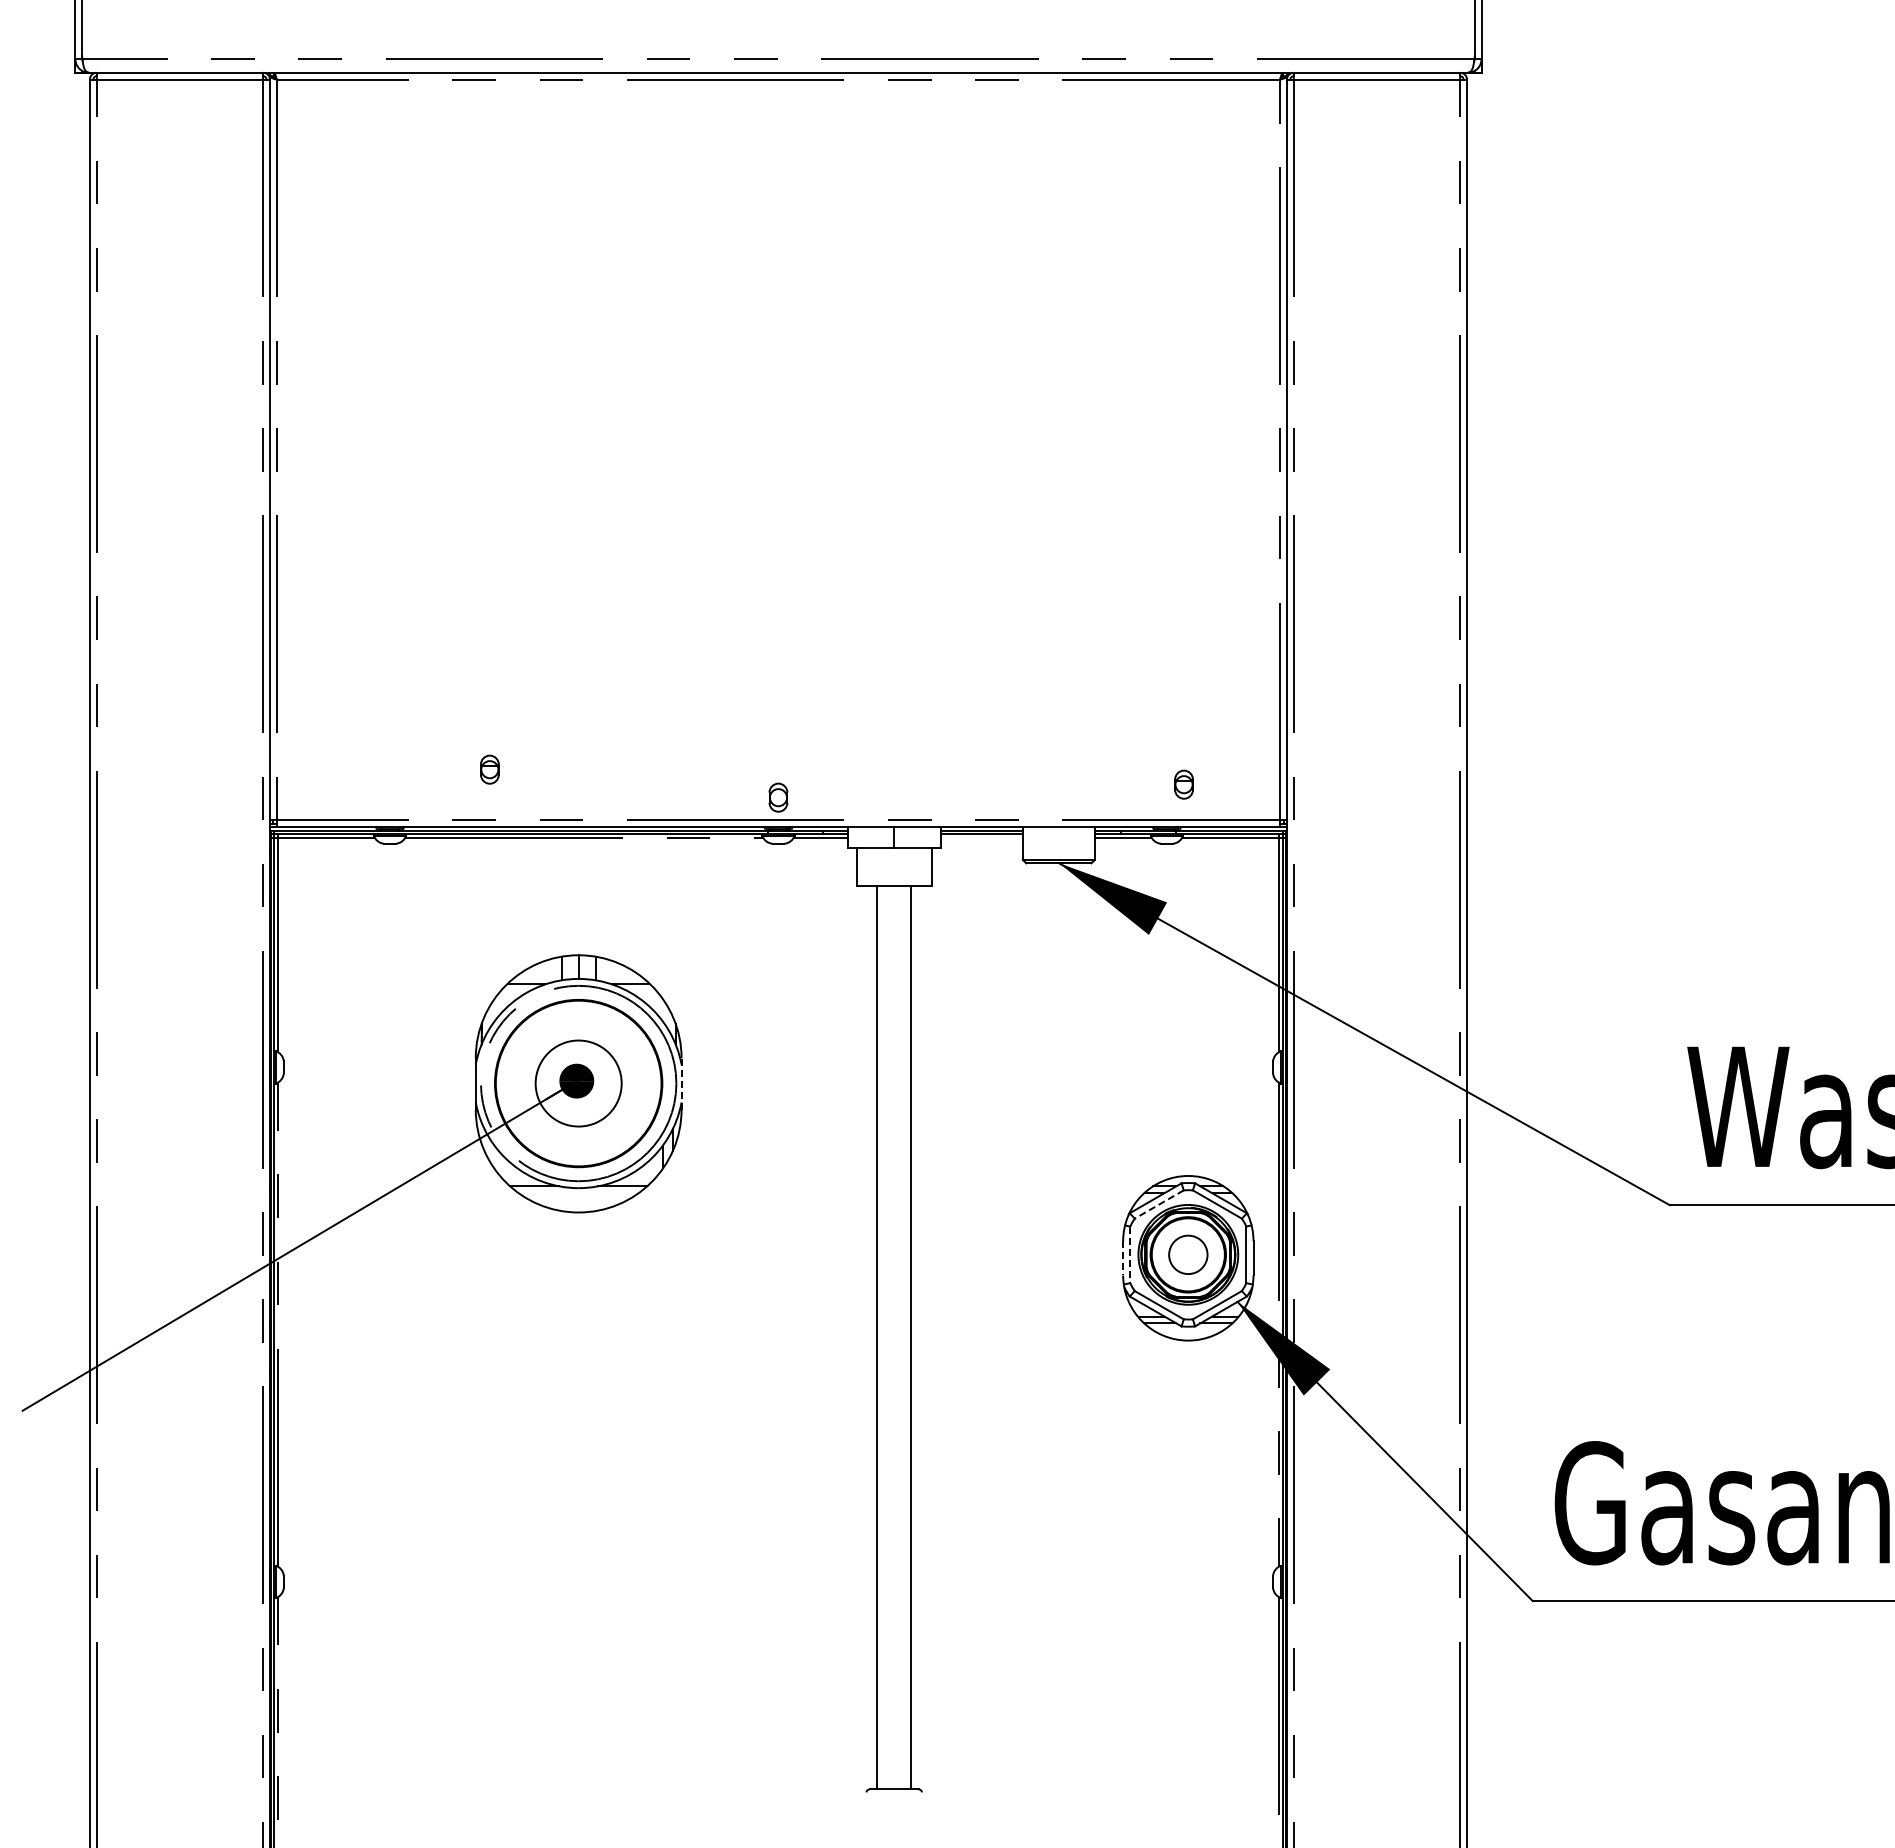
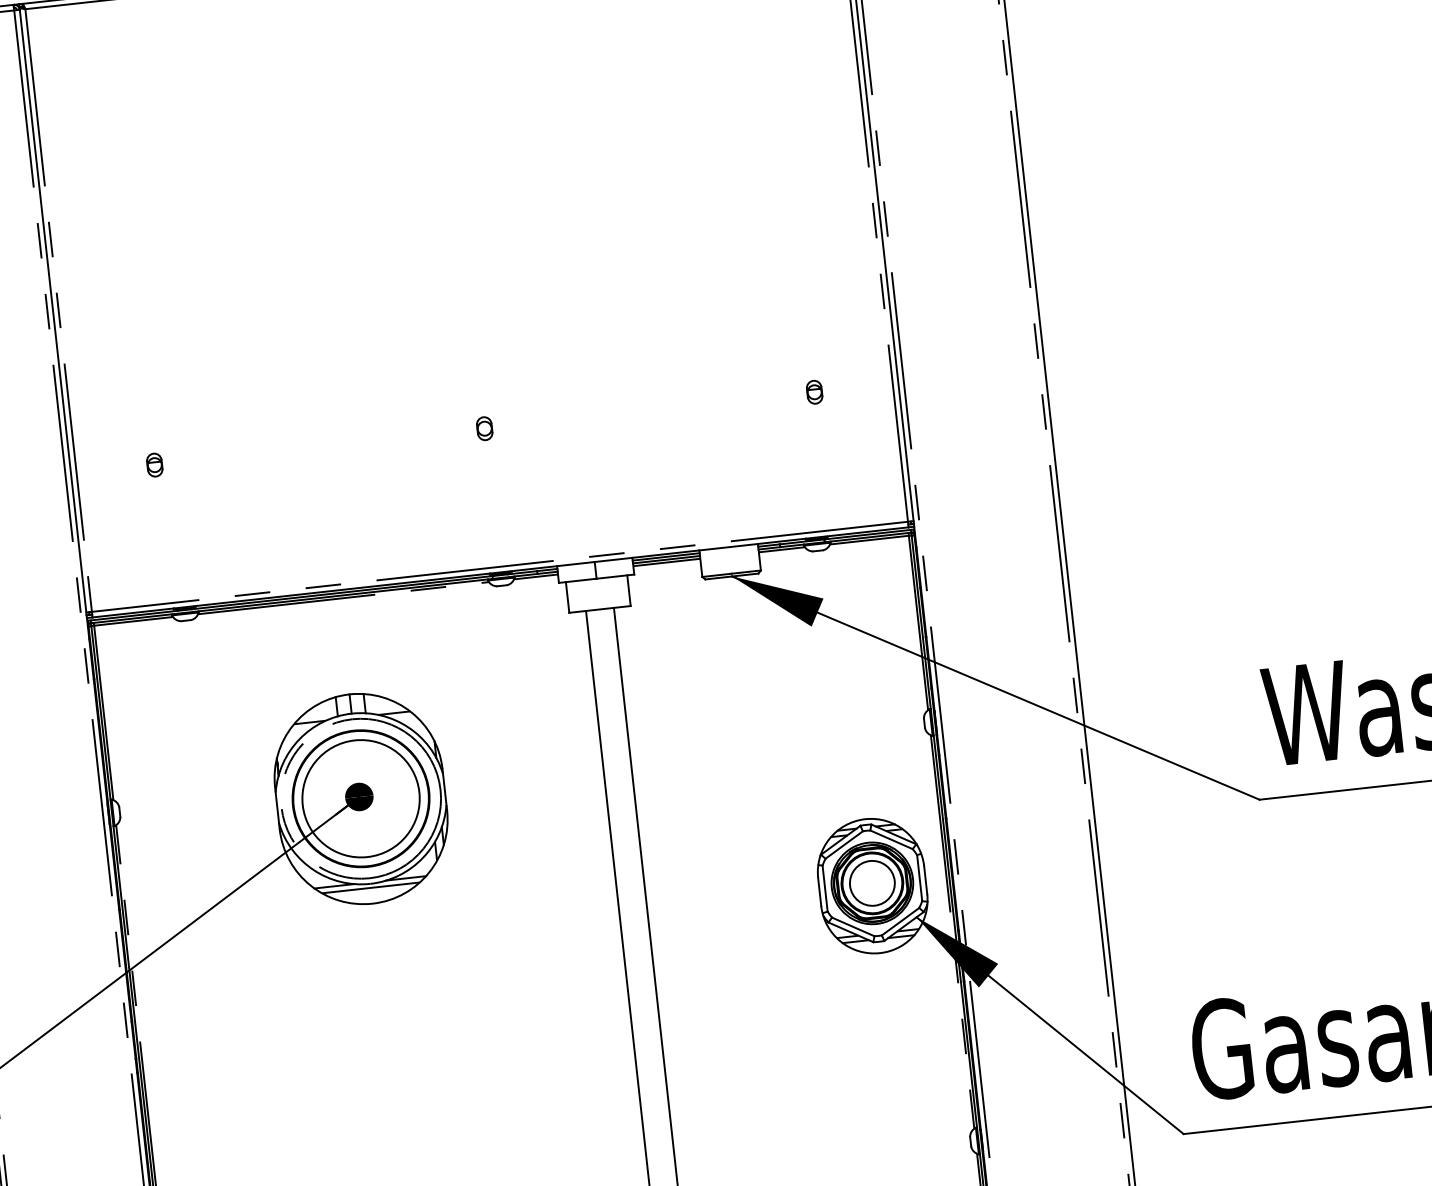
part: (489, 769) -> (154, 465), moved
part: (1183, 784) -> (814, 392), moved
part: (778, 797) -> (484, 428), moved
line: (981, 837) -> (666, 562), added
circle: (578, 1083) -> (360, 798), size x1.67
line: (681, 1083) -> (444, 789), dashed -> solid
line: (578, 1193) -> (370, 888), added
line: (1158, 1204) -> (843, 845), dashed -> solid
circle: (1187, 1254) -> (871, 883), size x1.43
line: (1130, 1255) -> (825, 889), dashed -> solid
line: (1123, 1258) -> (819, 892), dashed -> solid

